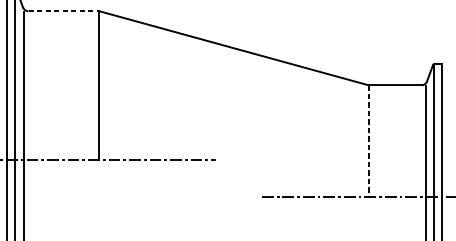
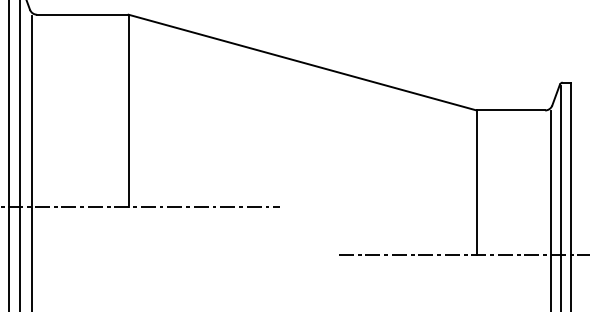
line: (63, 11) -> (82, 14), dashed -> solid
line: (368, 141) -> (476, 183), dashed -> solid

